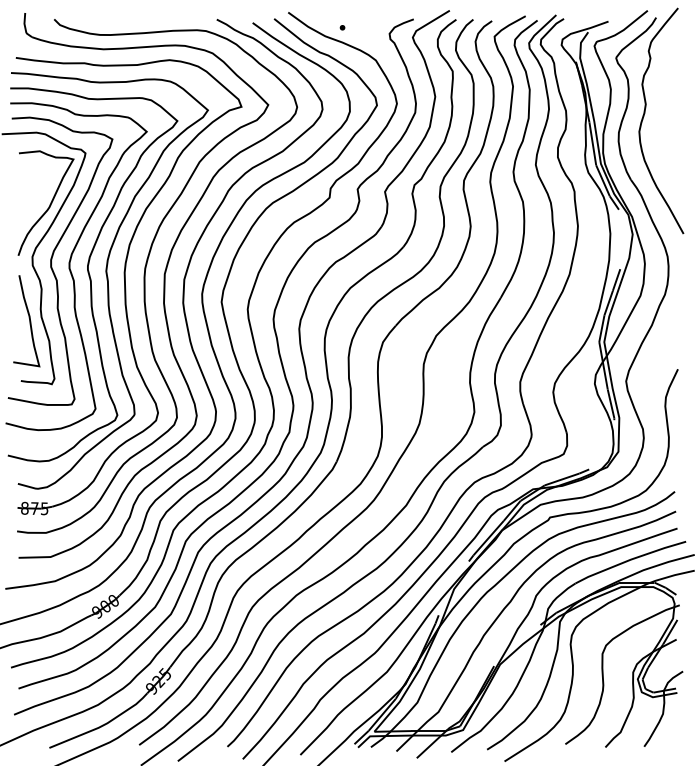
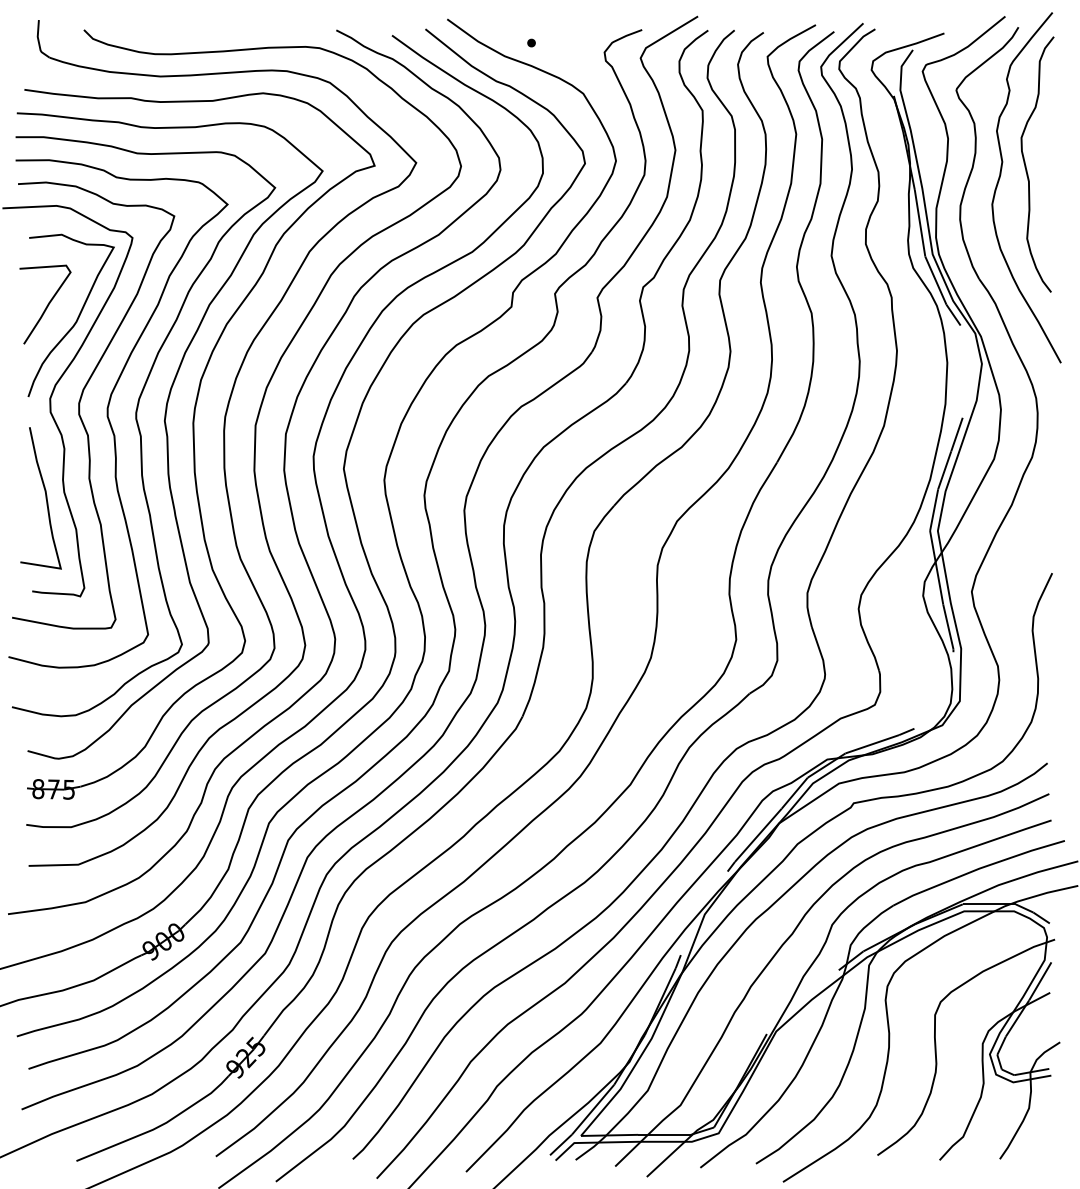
curve: (661, 105) -> (1026, 163), added
curve: (30, 195) -> (47, 303), added

